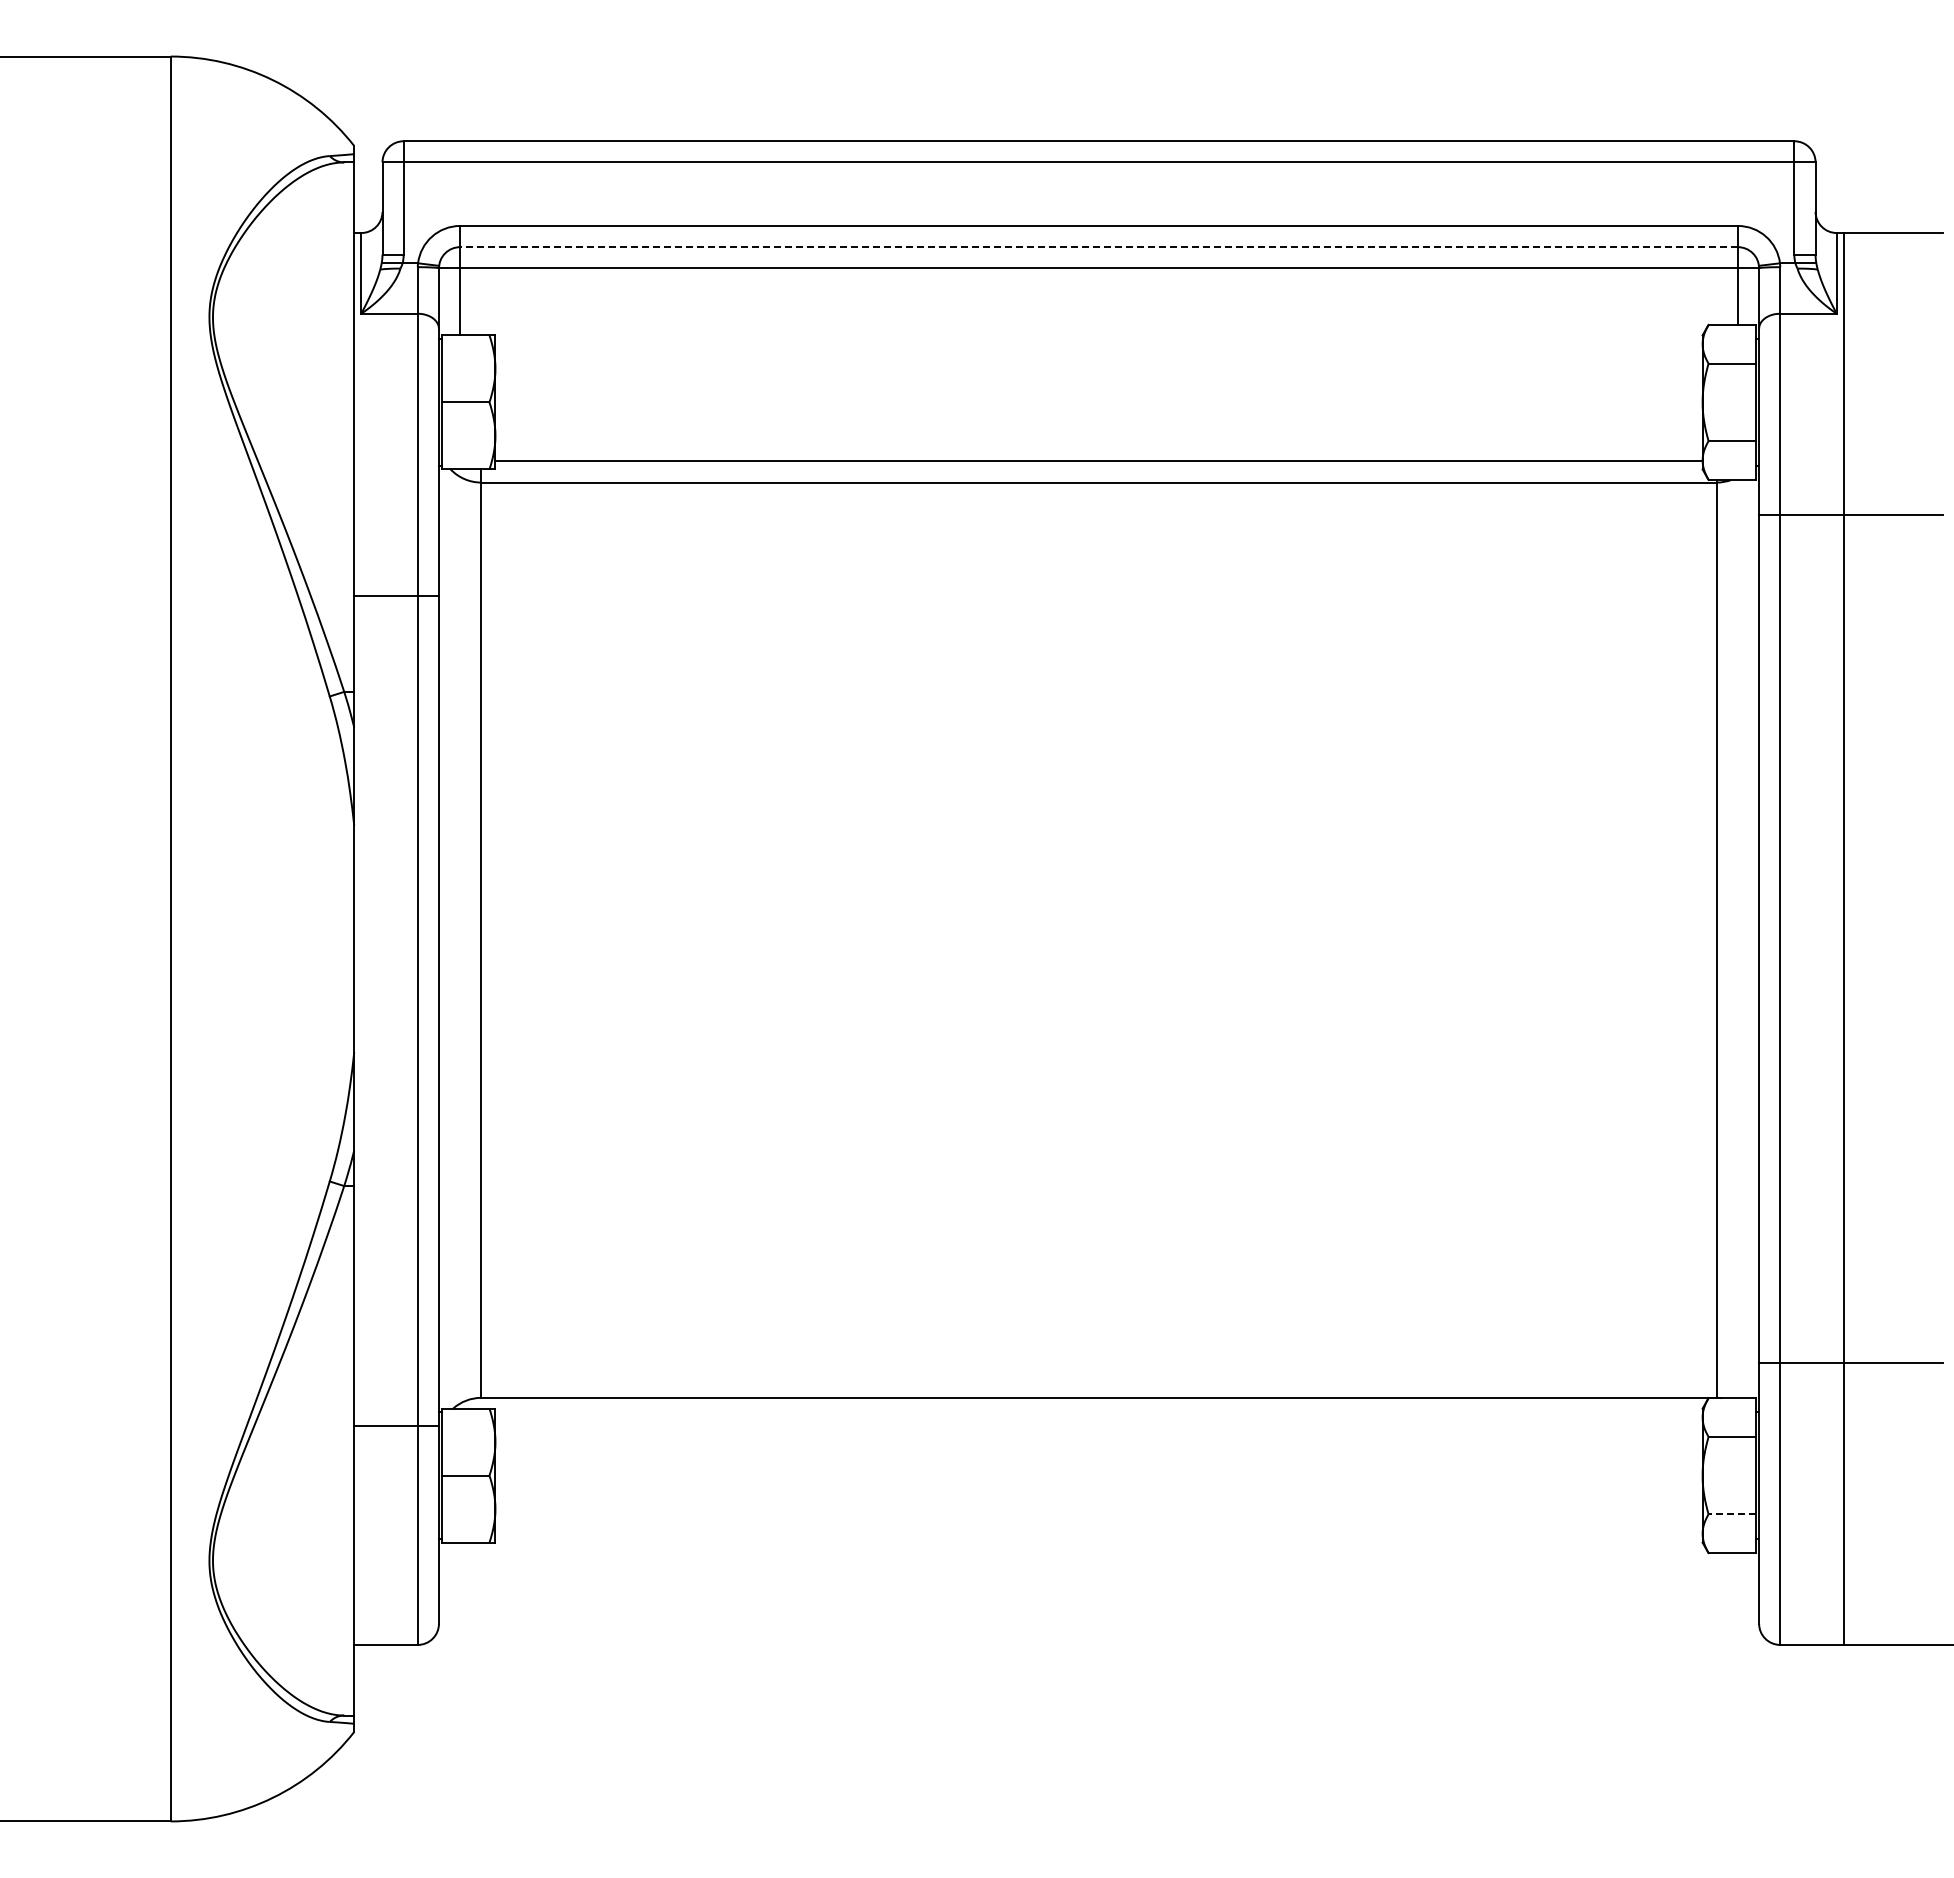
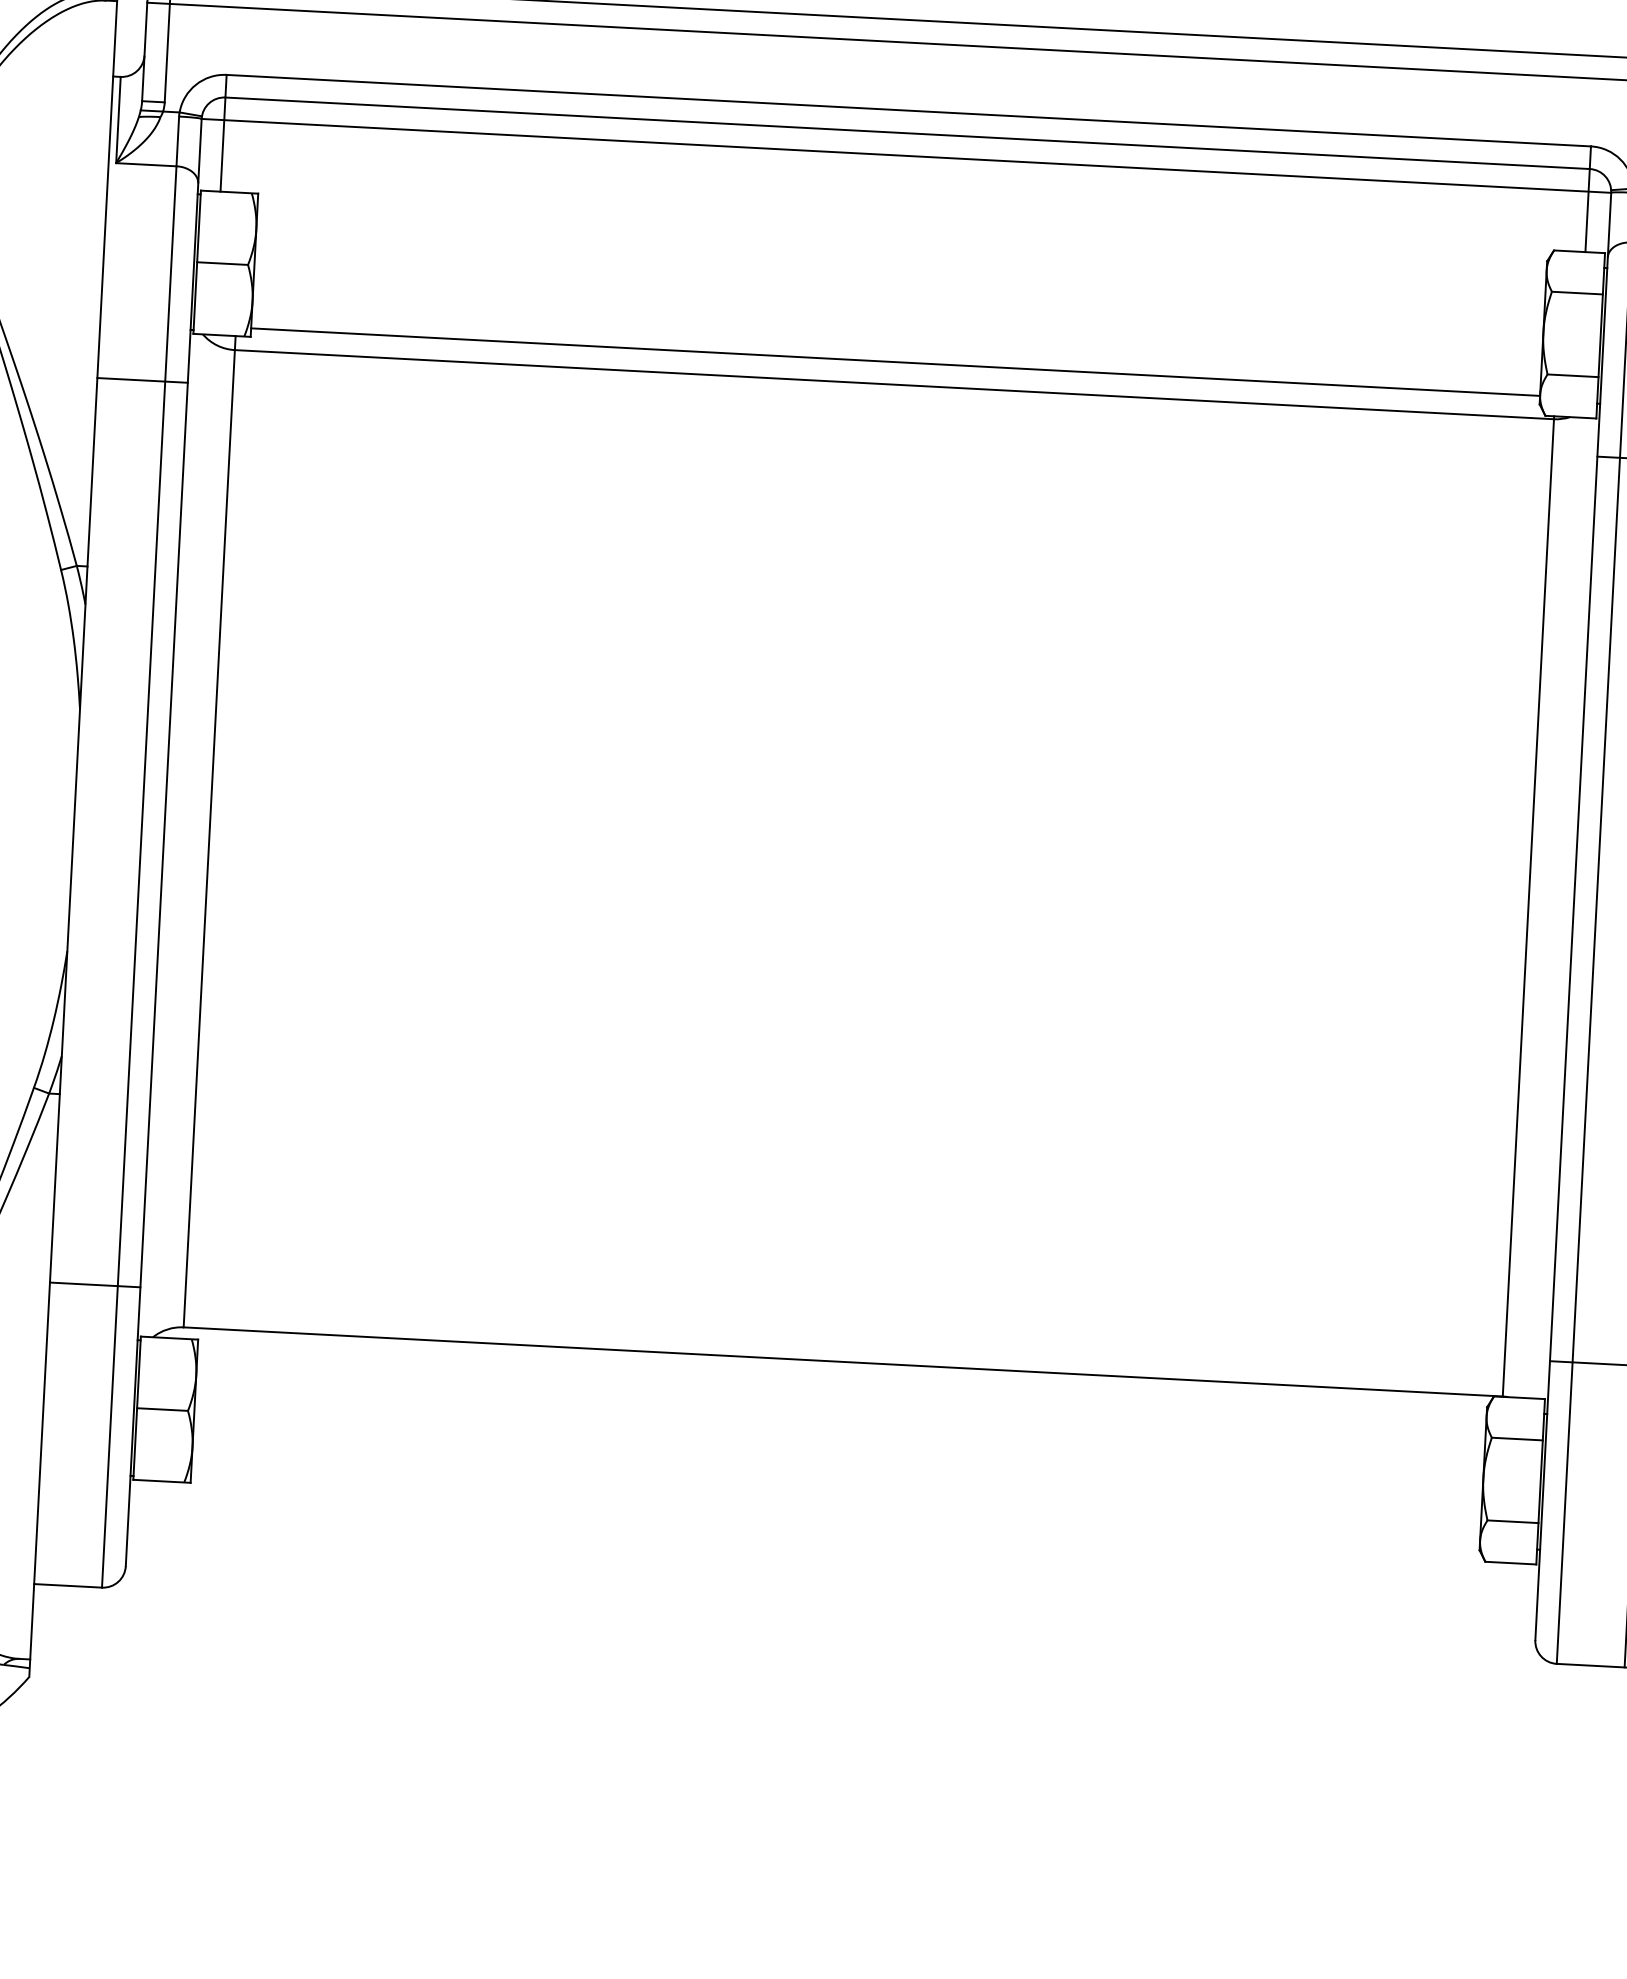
line: (1099, 247) -> (908, 133), dashed -> solid
line: (396, 596) -> (142, 380), moved
line: (396, 1425) -> (95, 1284), moved
line: (1732, 1514) -> (1513, 1521), dashed -> solid

